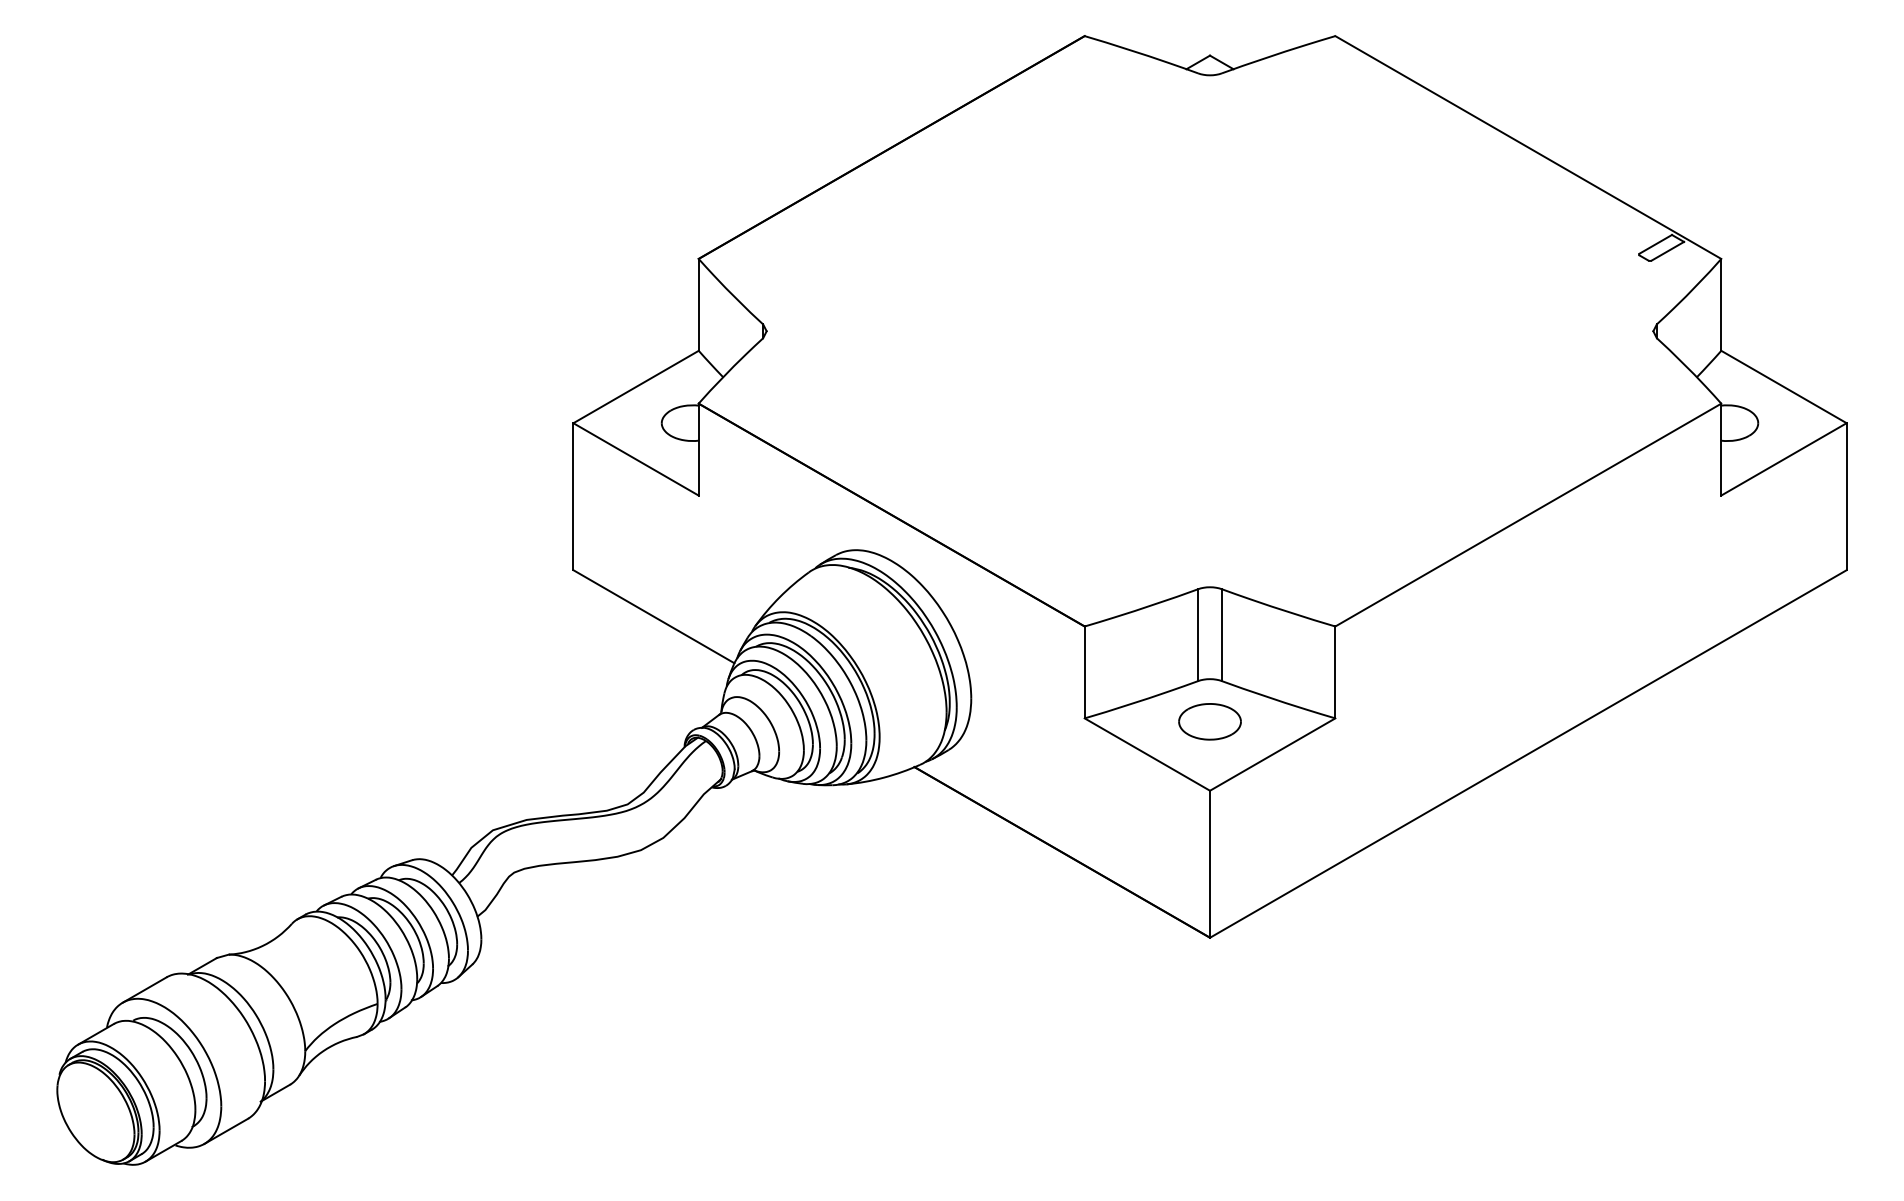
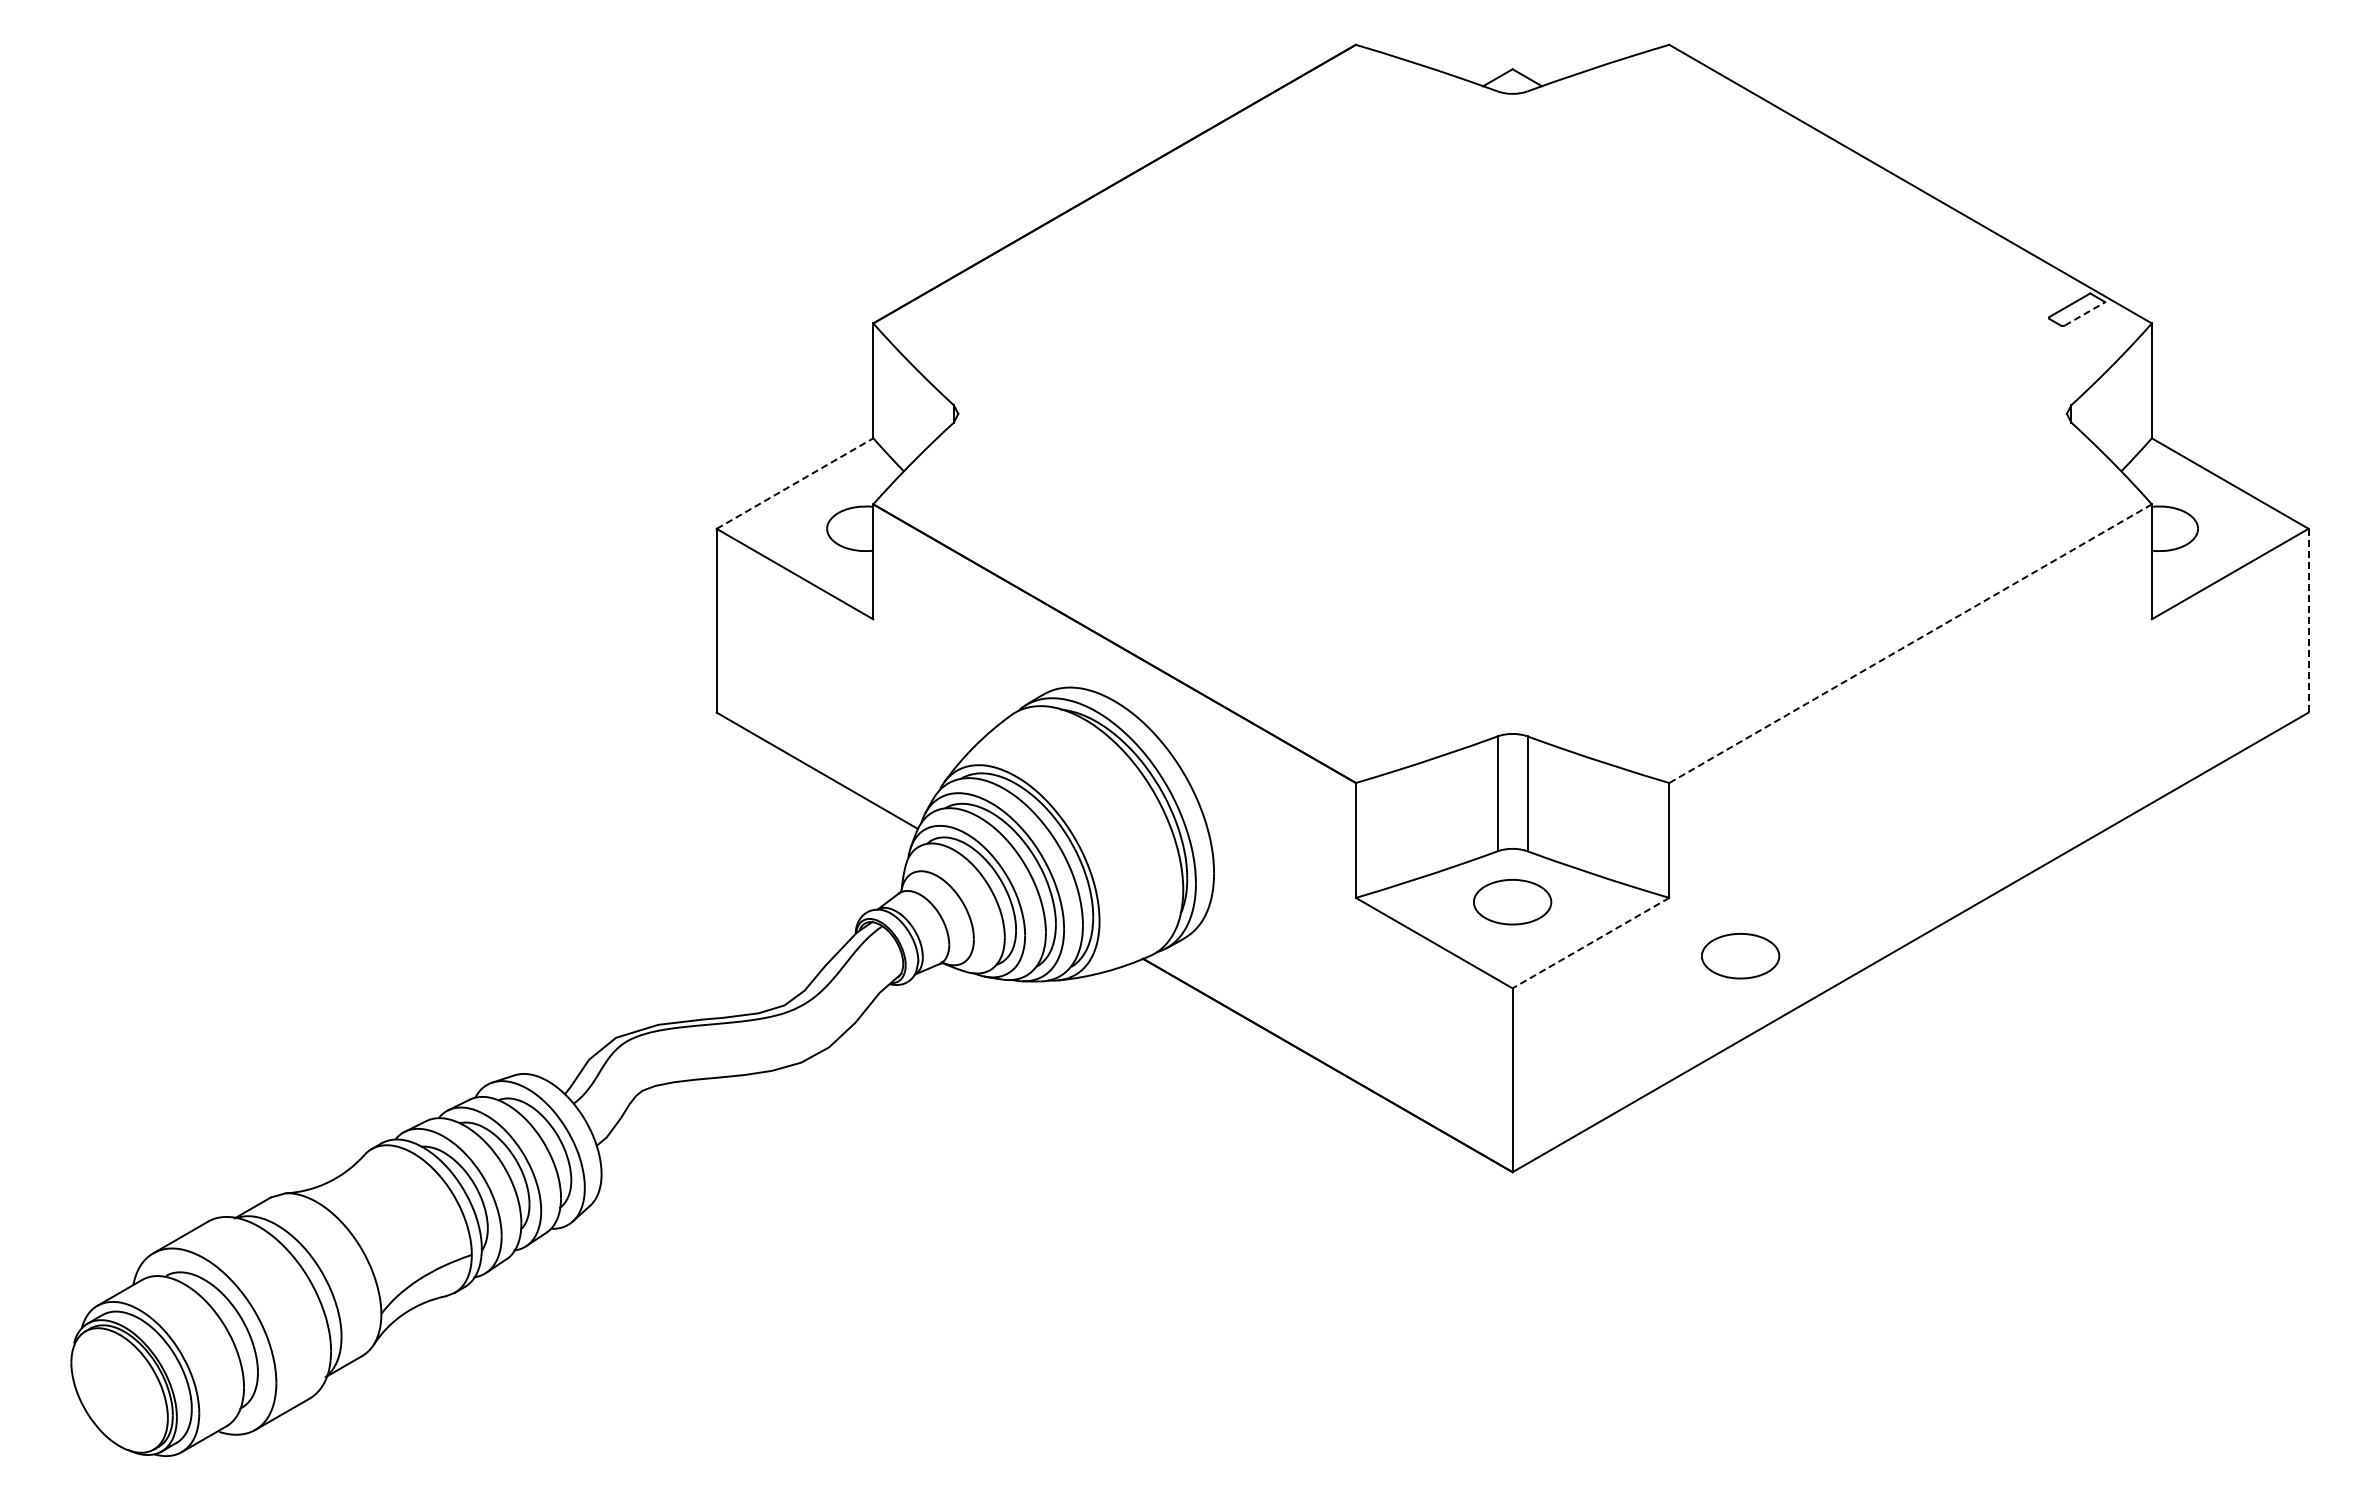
line: (1668, 250) -> (2085, 313), solid -> dashed
line: (636, 386) -> (795, 483), solid -> dashed
line: (1846, 496) -> (2308, 620), solid -> dashed
line: (1528, 514) -> (1910, 643), solid -> dashed
line: (1272, 754) -> (1590, 943), solid -> dashed
part: (1392, 765) -> (1740, 956), added

